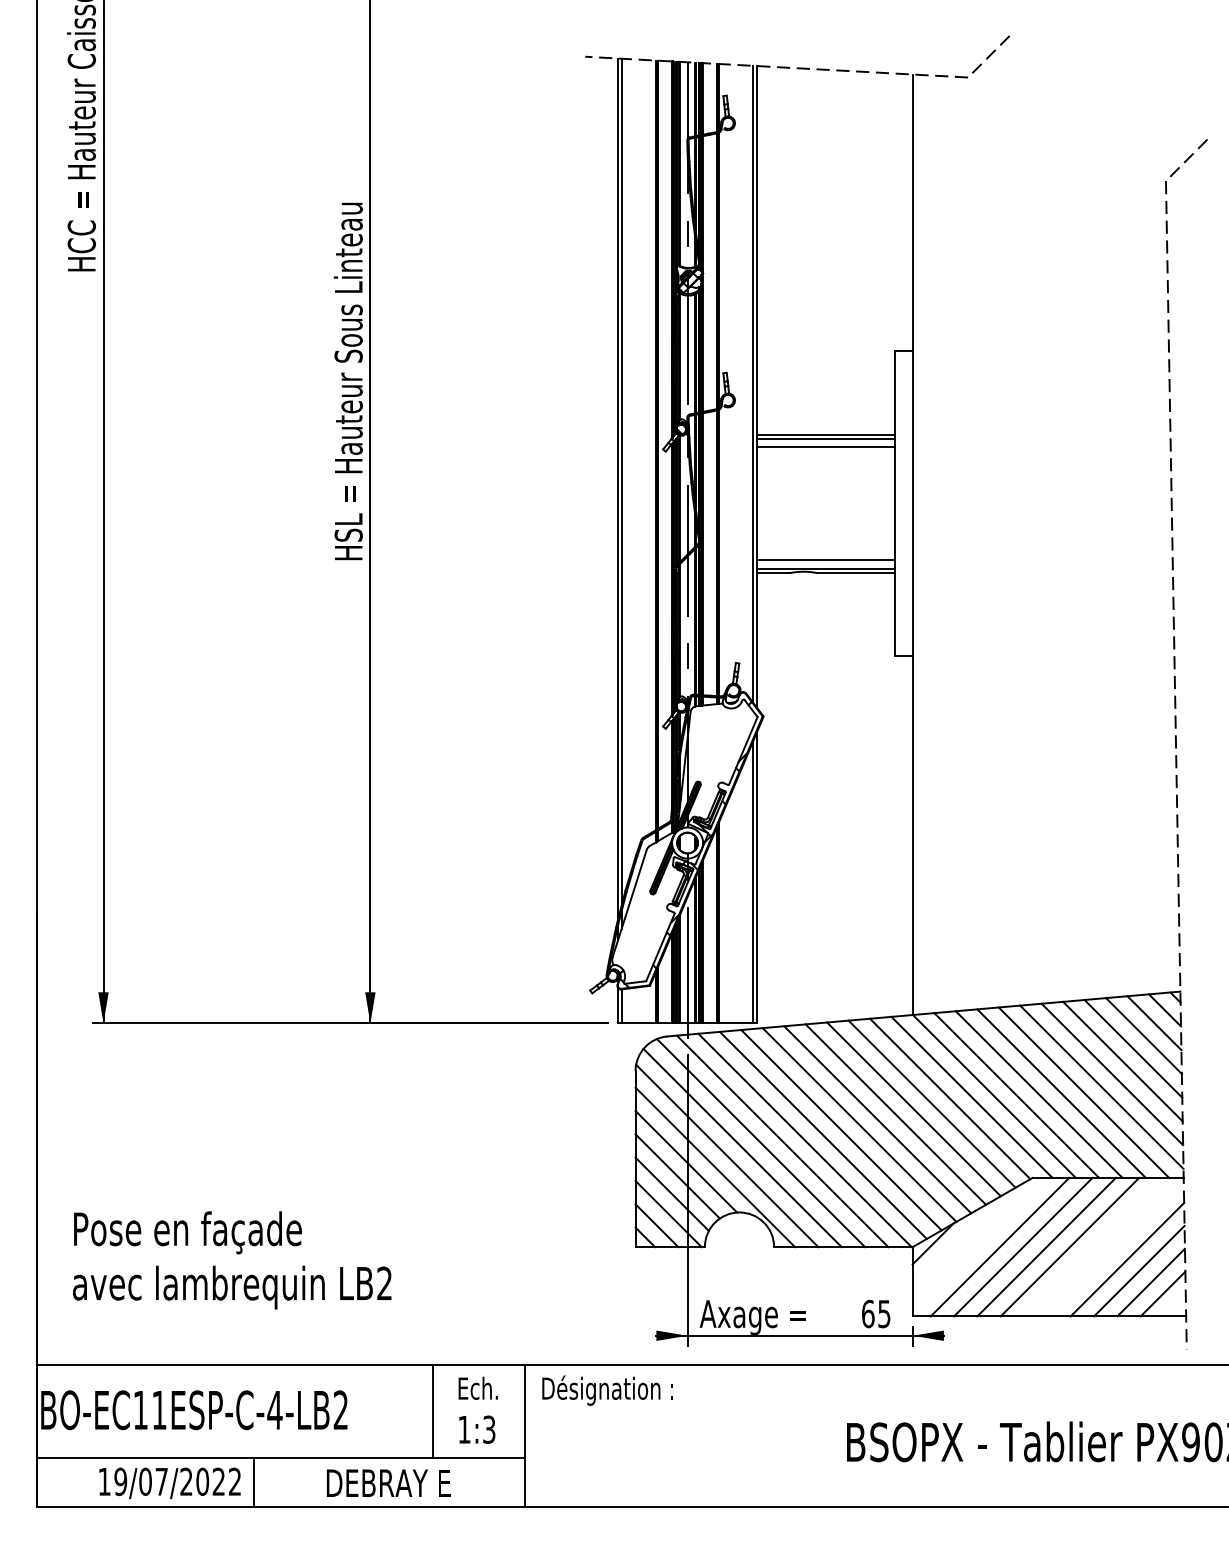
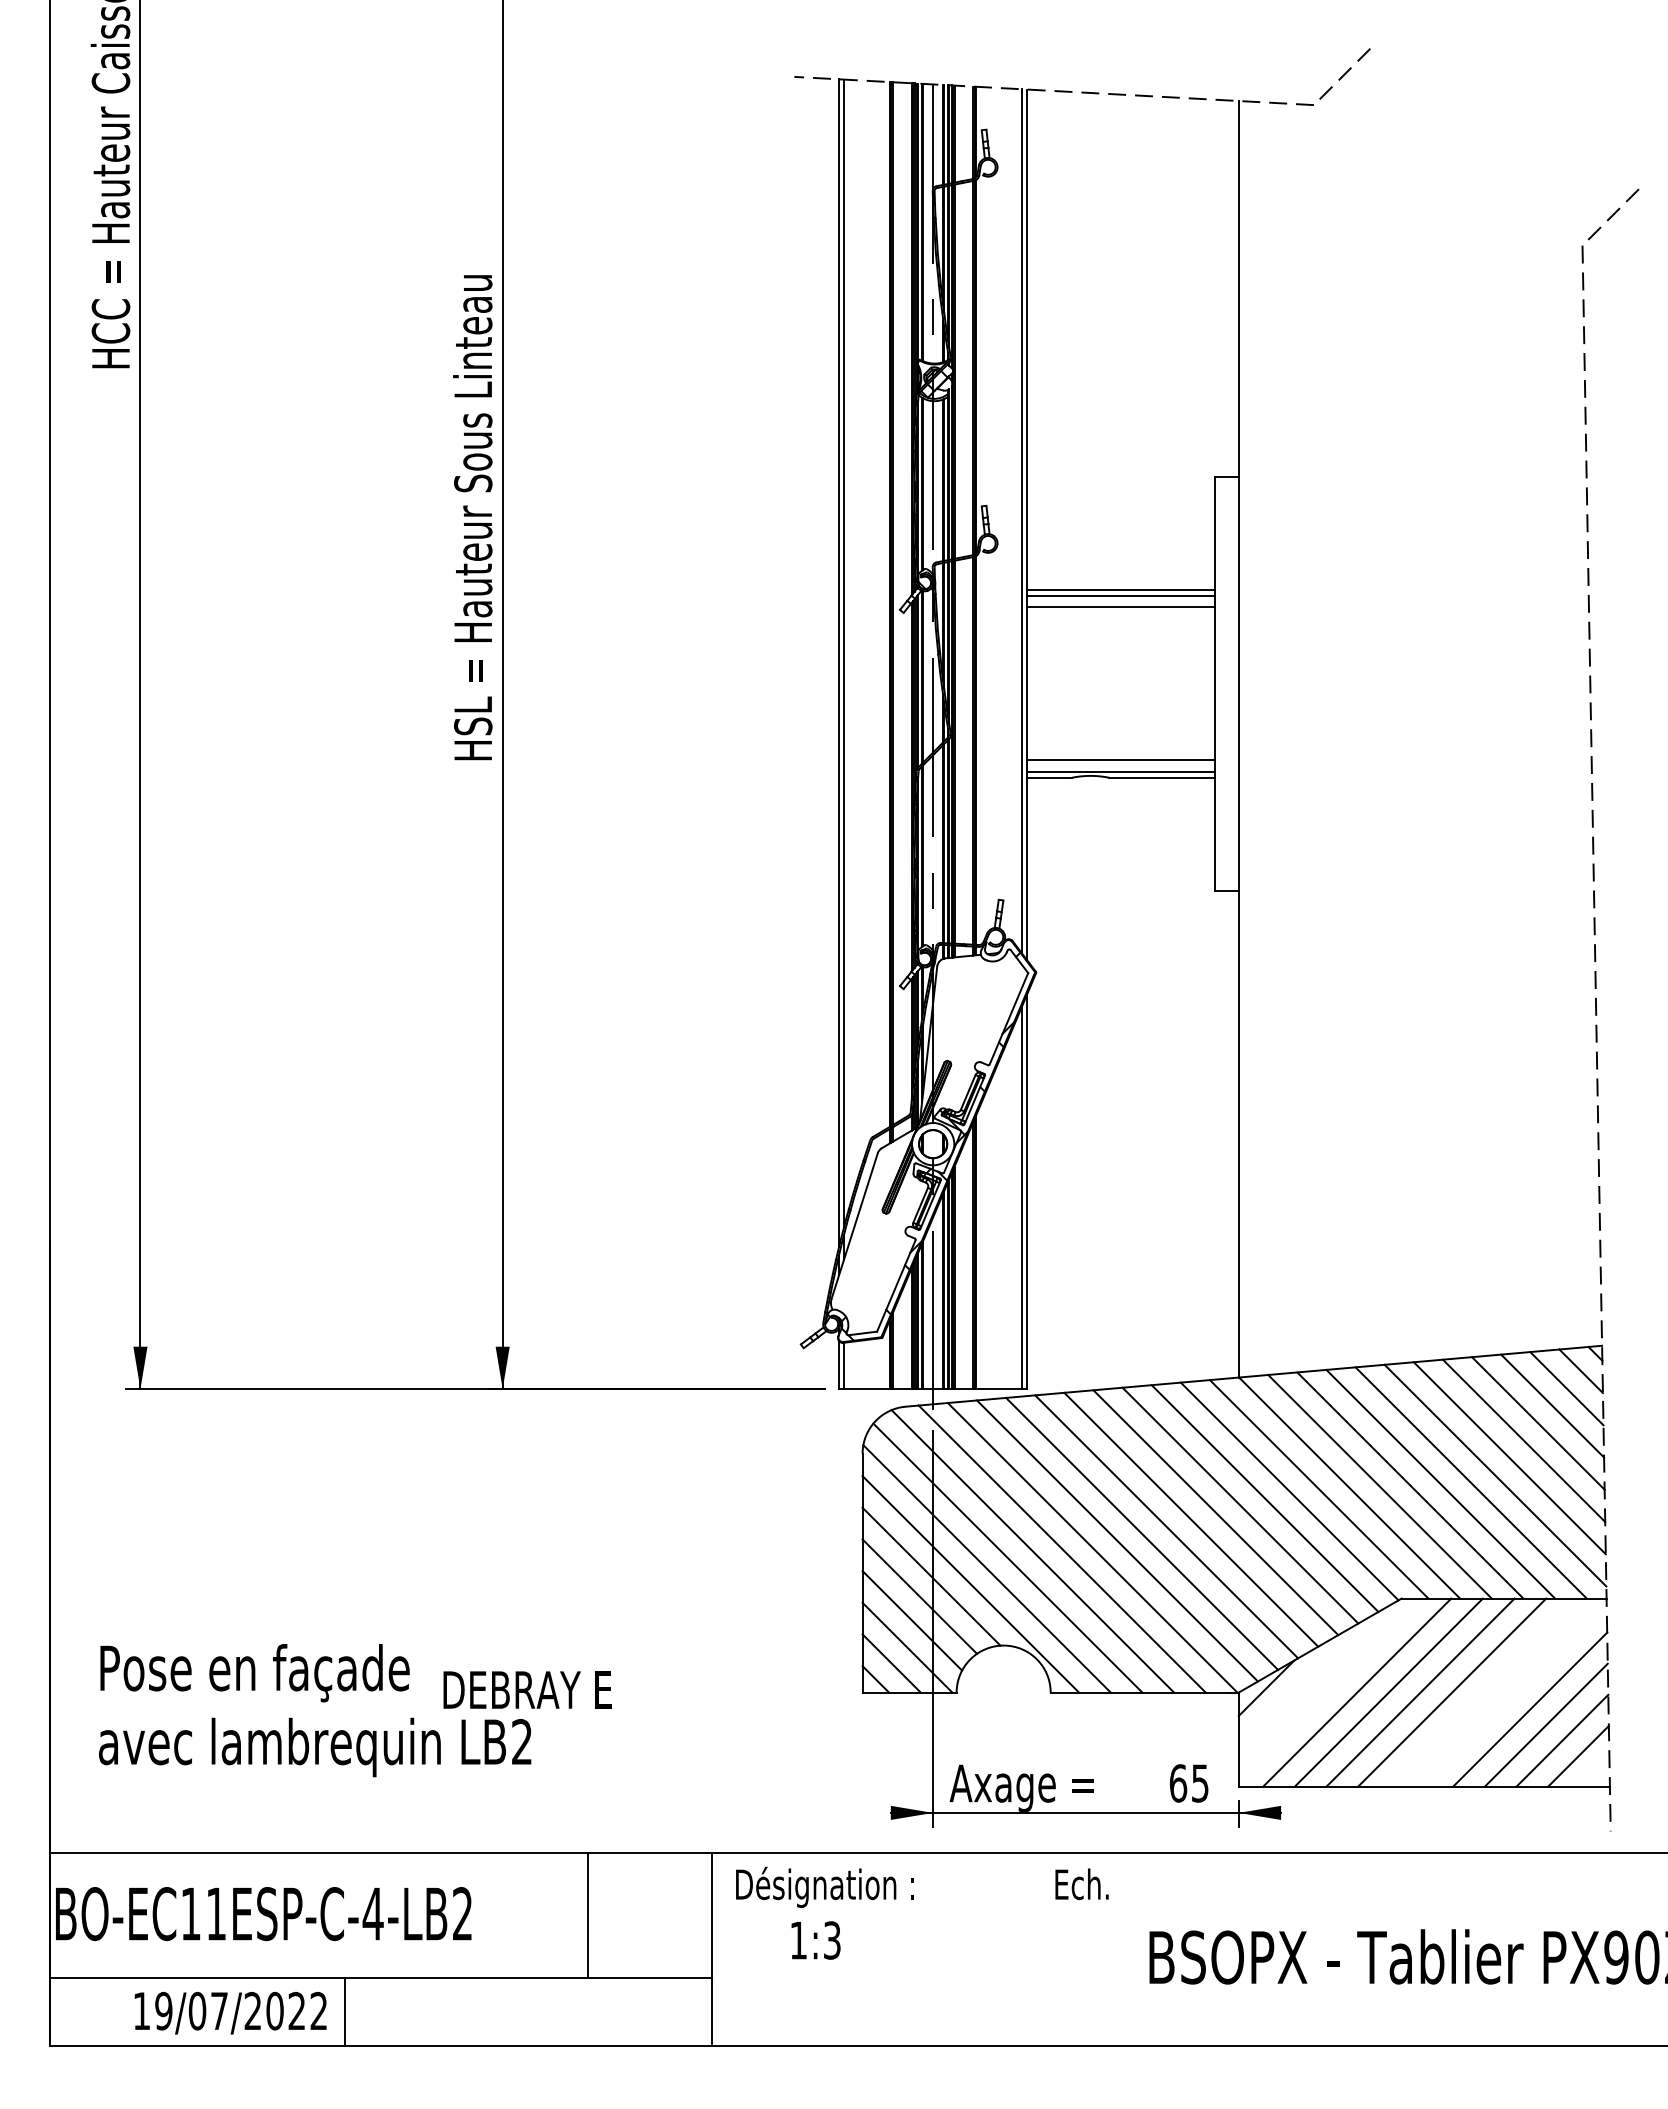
text: (477, 1387) -> (1081, 1883), moved
text: (477, 1429) -> (816, 1940), moved
text: (388, 1482) -> (527, 1689), moved

